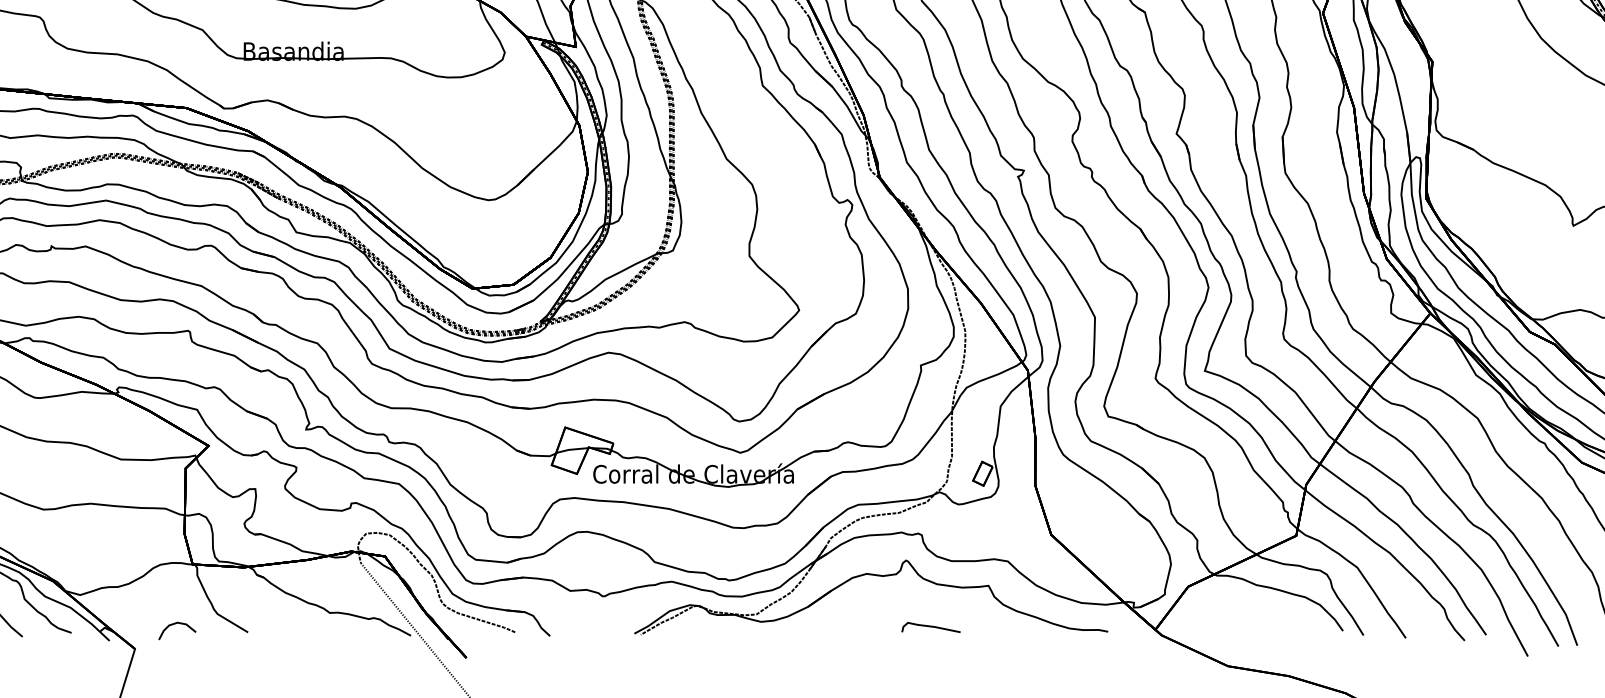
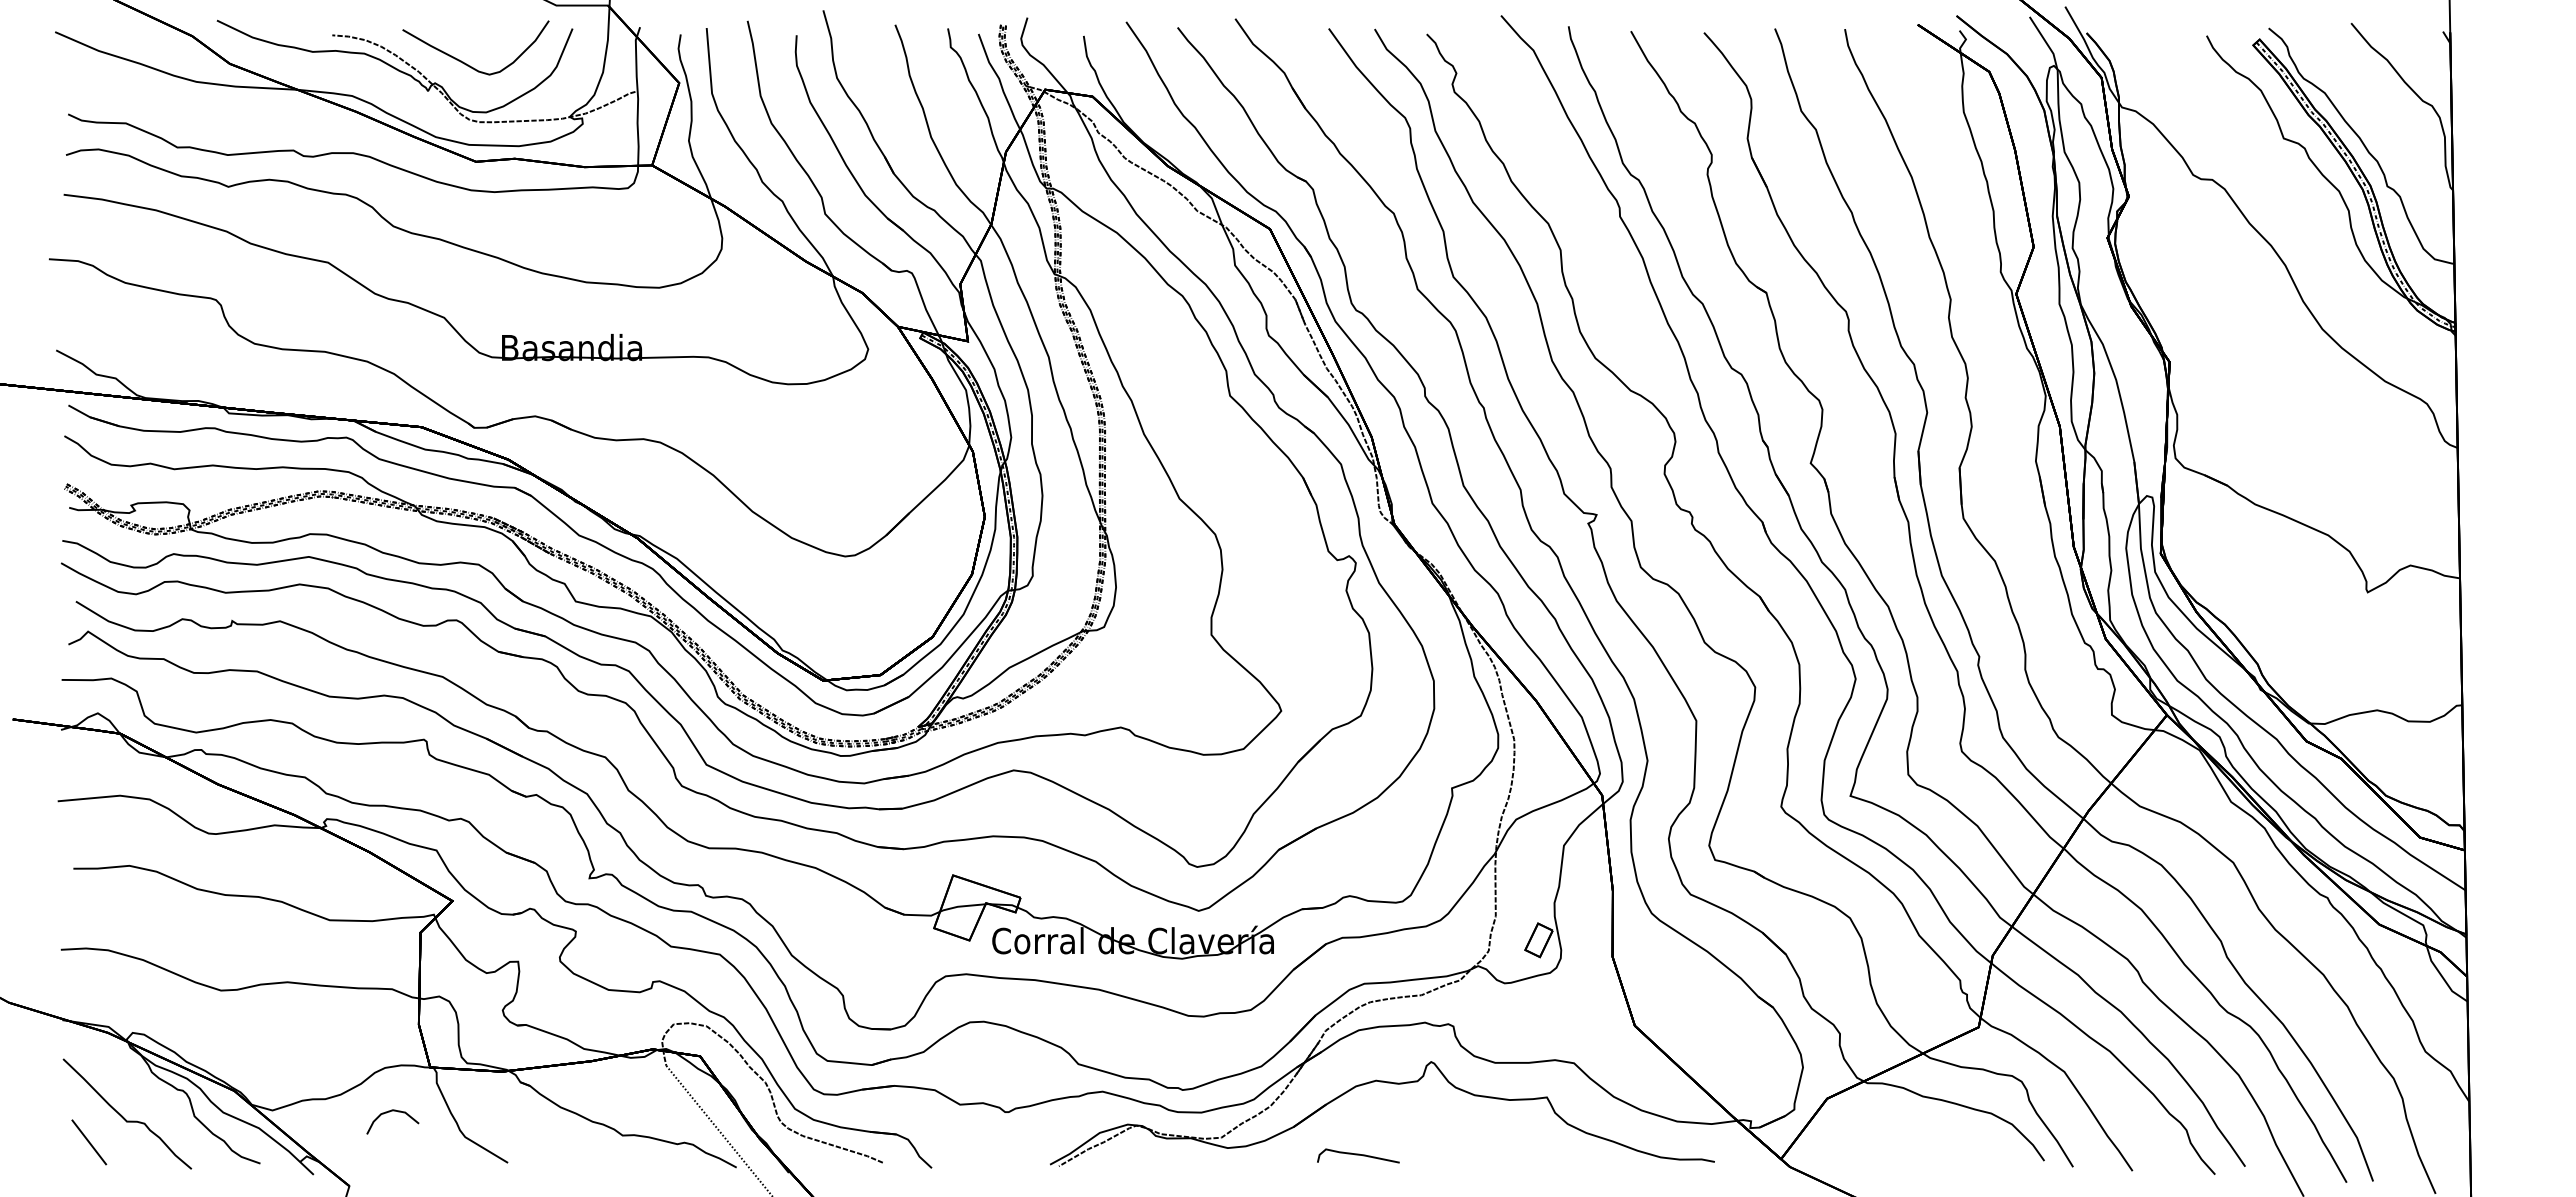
curve: (175, 624) -> (389, 1112), moved
curve: (931, 627) -> (1358, 1155), moved

